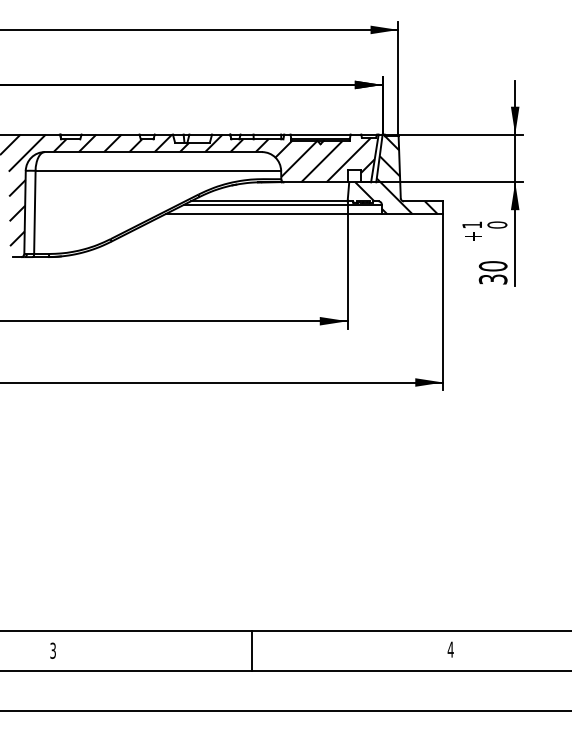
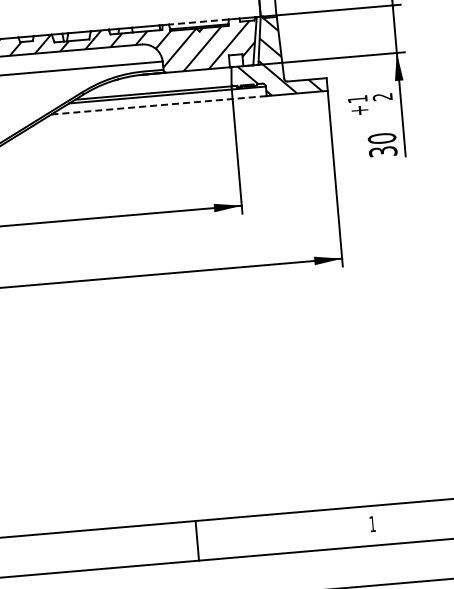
line: (320, 134) -> (198, 21), solid -> dashed
line: (274, 214) -> (159, 105), solid -> dashed
text: (497, 224) -> (382, 96), 0 -> 2
text: (450, 649) -> (372, 523), 4 -> 1
line: (251, 651) -> (197, 541), moved

